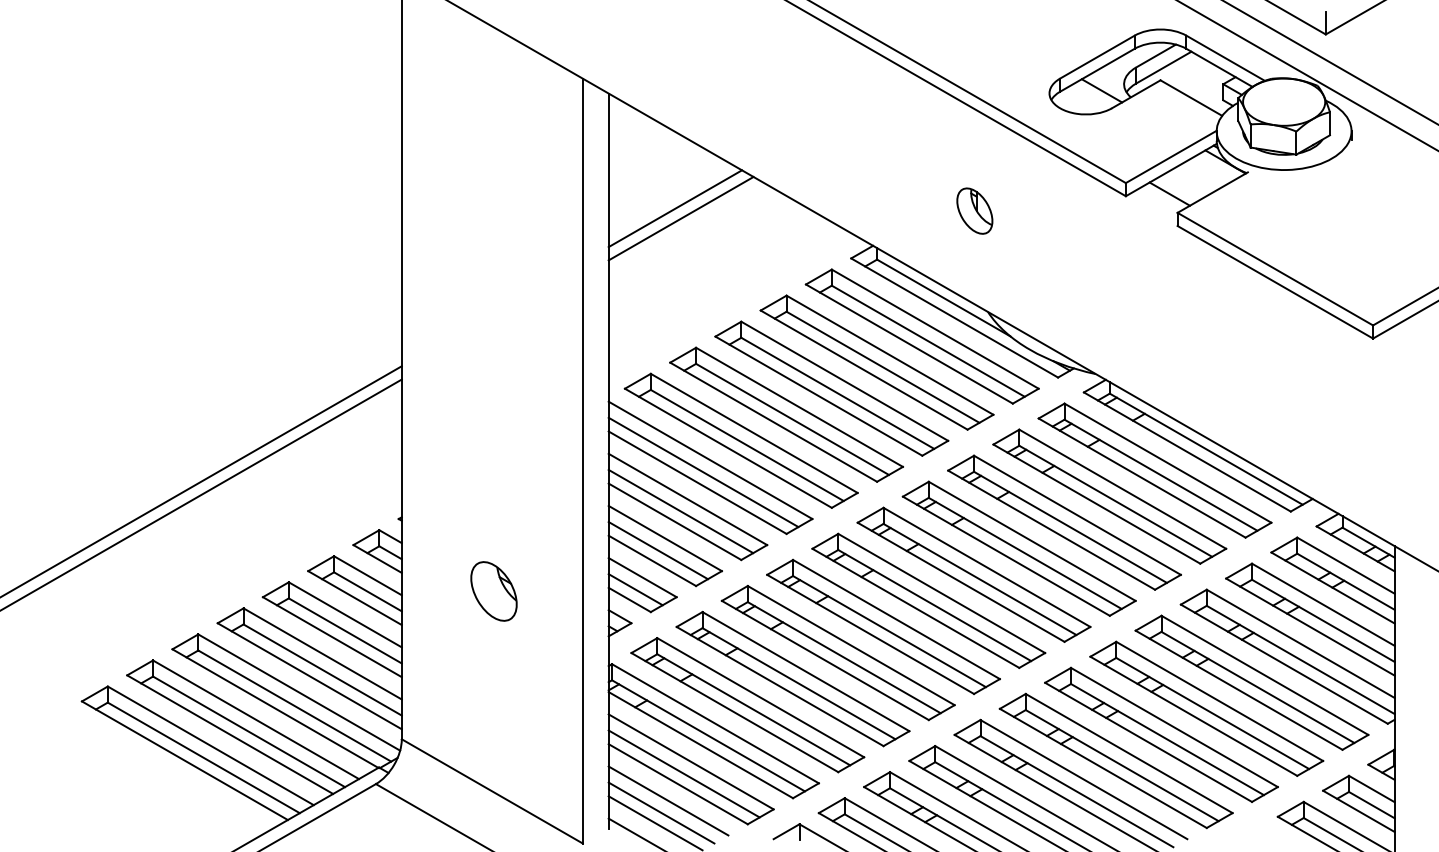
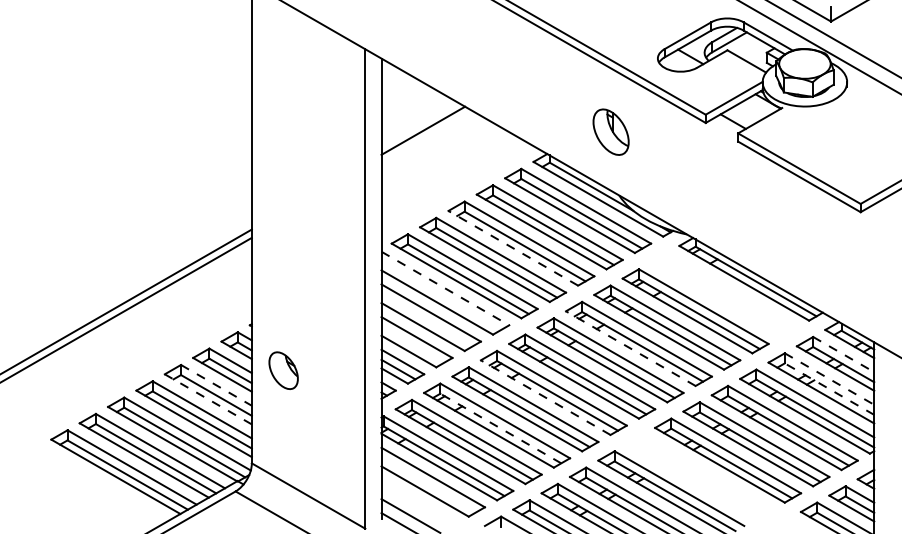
part: (973, 211) -> (610, 132), size x1.6
line: (680, 217) -> (426, 136), removed
line: (819, 396) -> (513, 248), solid -> dashed
line: (710, 460) -> (445, 288), solid -> dashed
part: (1155, 469) -> (724, 294), removed
line: (702, 471) -> (440, 295), removed
line: (680, 511) -> (426, 320), removed
line: (658, 551) -> (412, 345), removed
line: (1005, 556) -> (630, 348), solid -> dashed
line: (1347, 565) -> (844, 354), solid -> dashed
part: (493, 591) -> (283, 370), moved
line: (1323, 605) -> (829, 379), solid -> dashed
line: (345, 615) -> (216, 385), solid -> dashed
line: (1323, 621) -> (829, 389), solid -> dashed
line: (870, 634) -> (545, 397), solid -> dashed
line: (331, 637) -> (207, 399), solid -> dashed
line: (798, 683) -> (500, 428), solid -> dashed
part: (1115, 760) -> (699, 476), removed
line: (683, 772) -> (428, 484), removed
line: (667, 800) -> (418, 501), removed
line: (661, 812) -> (414, 509), removed

